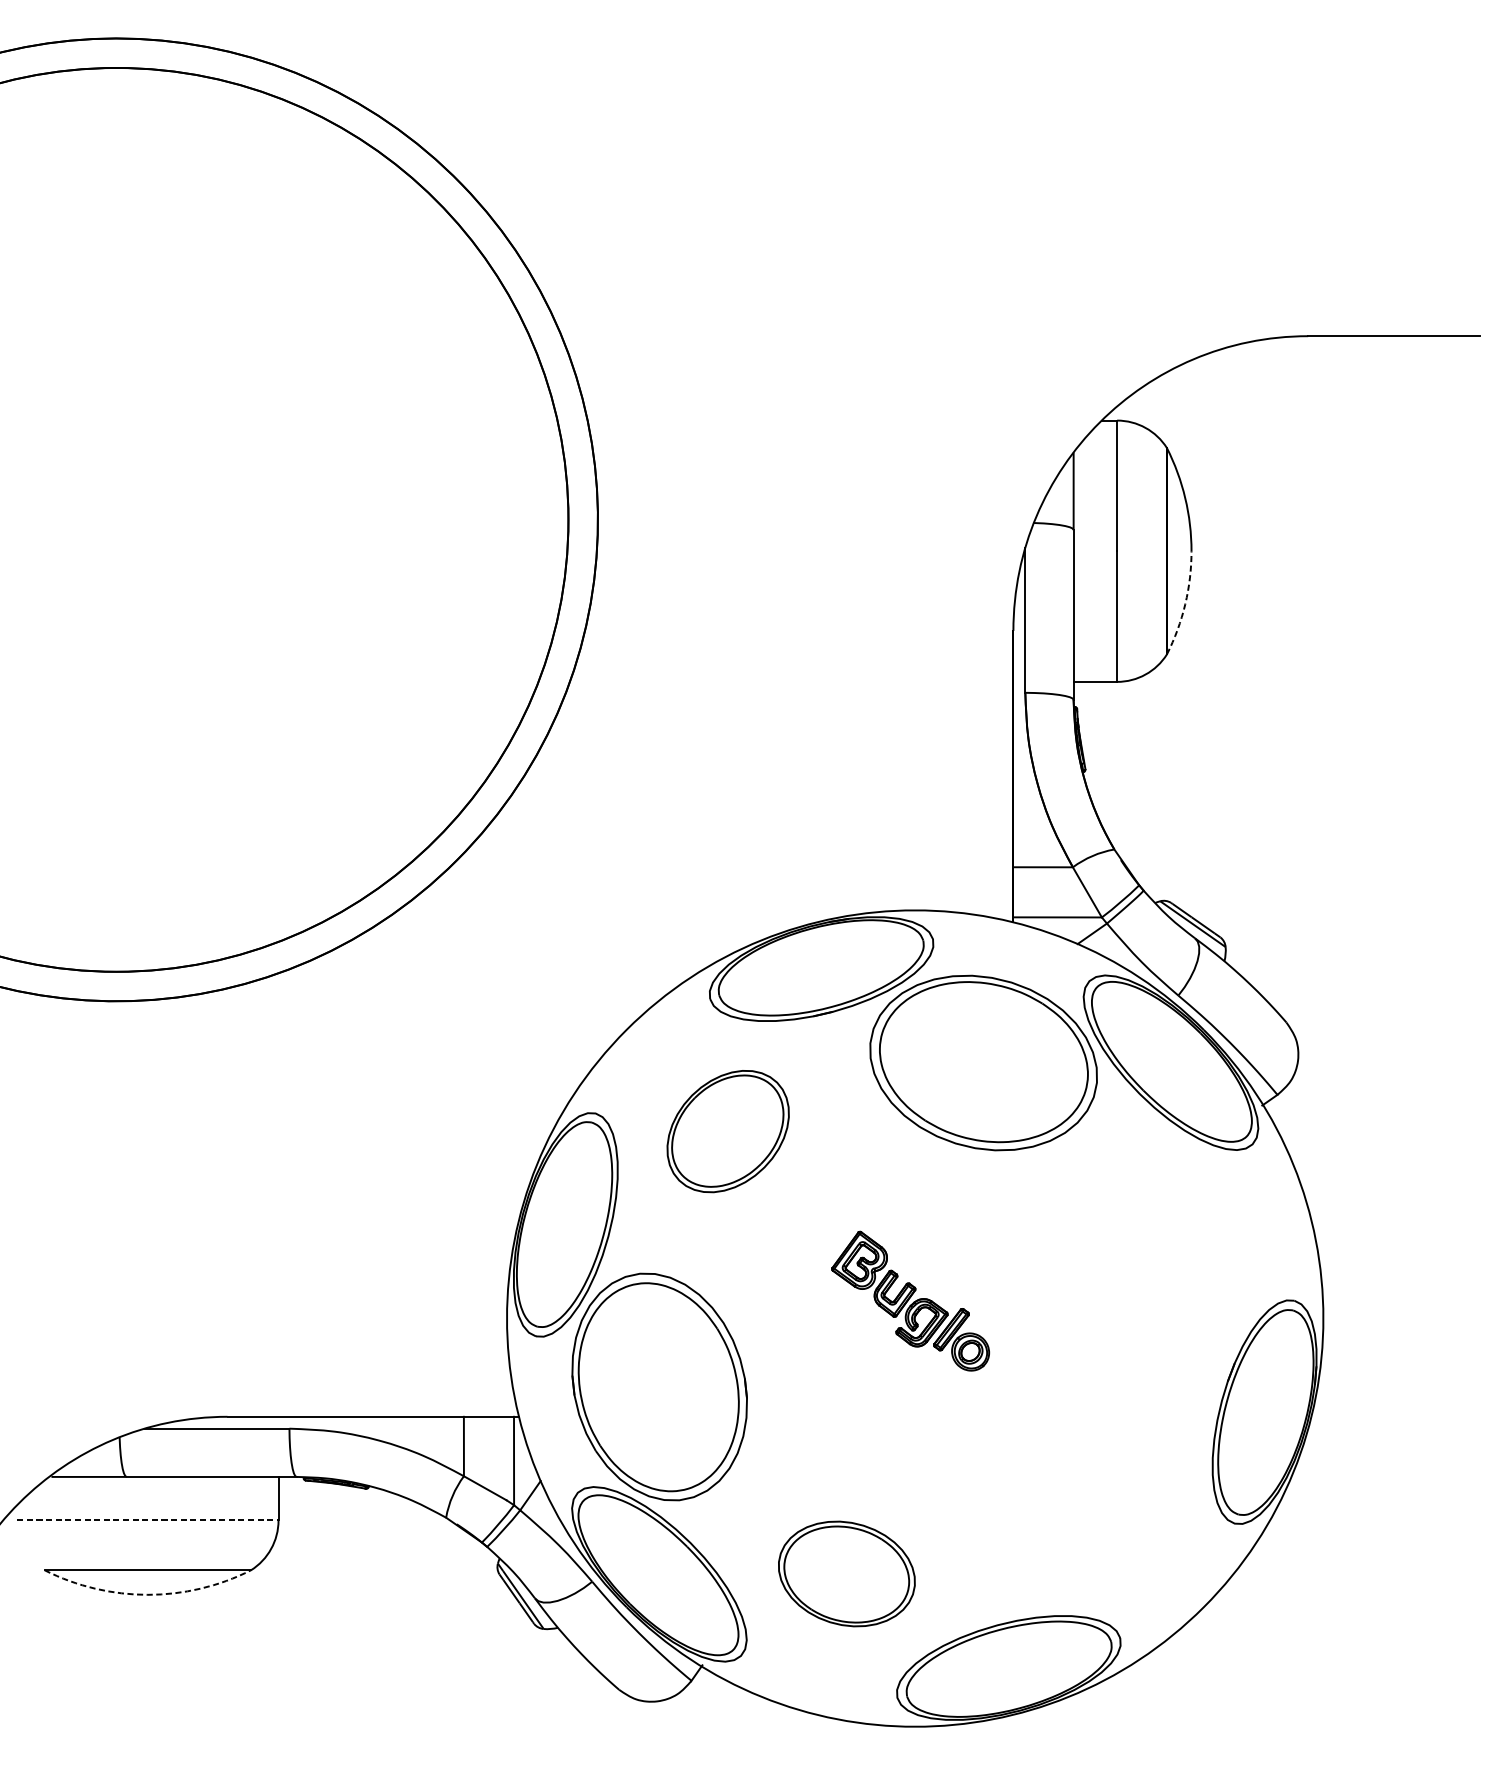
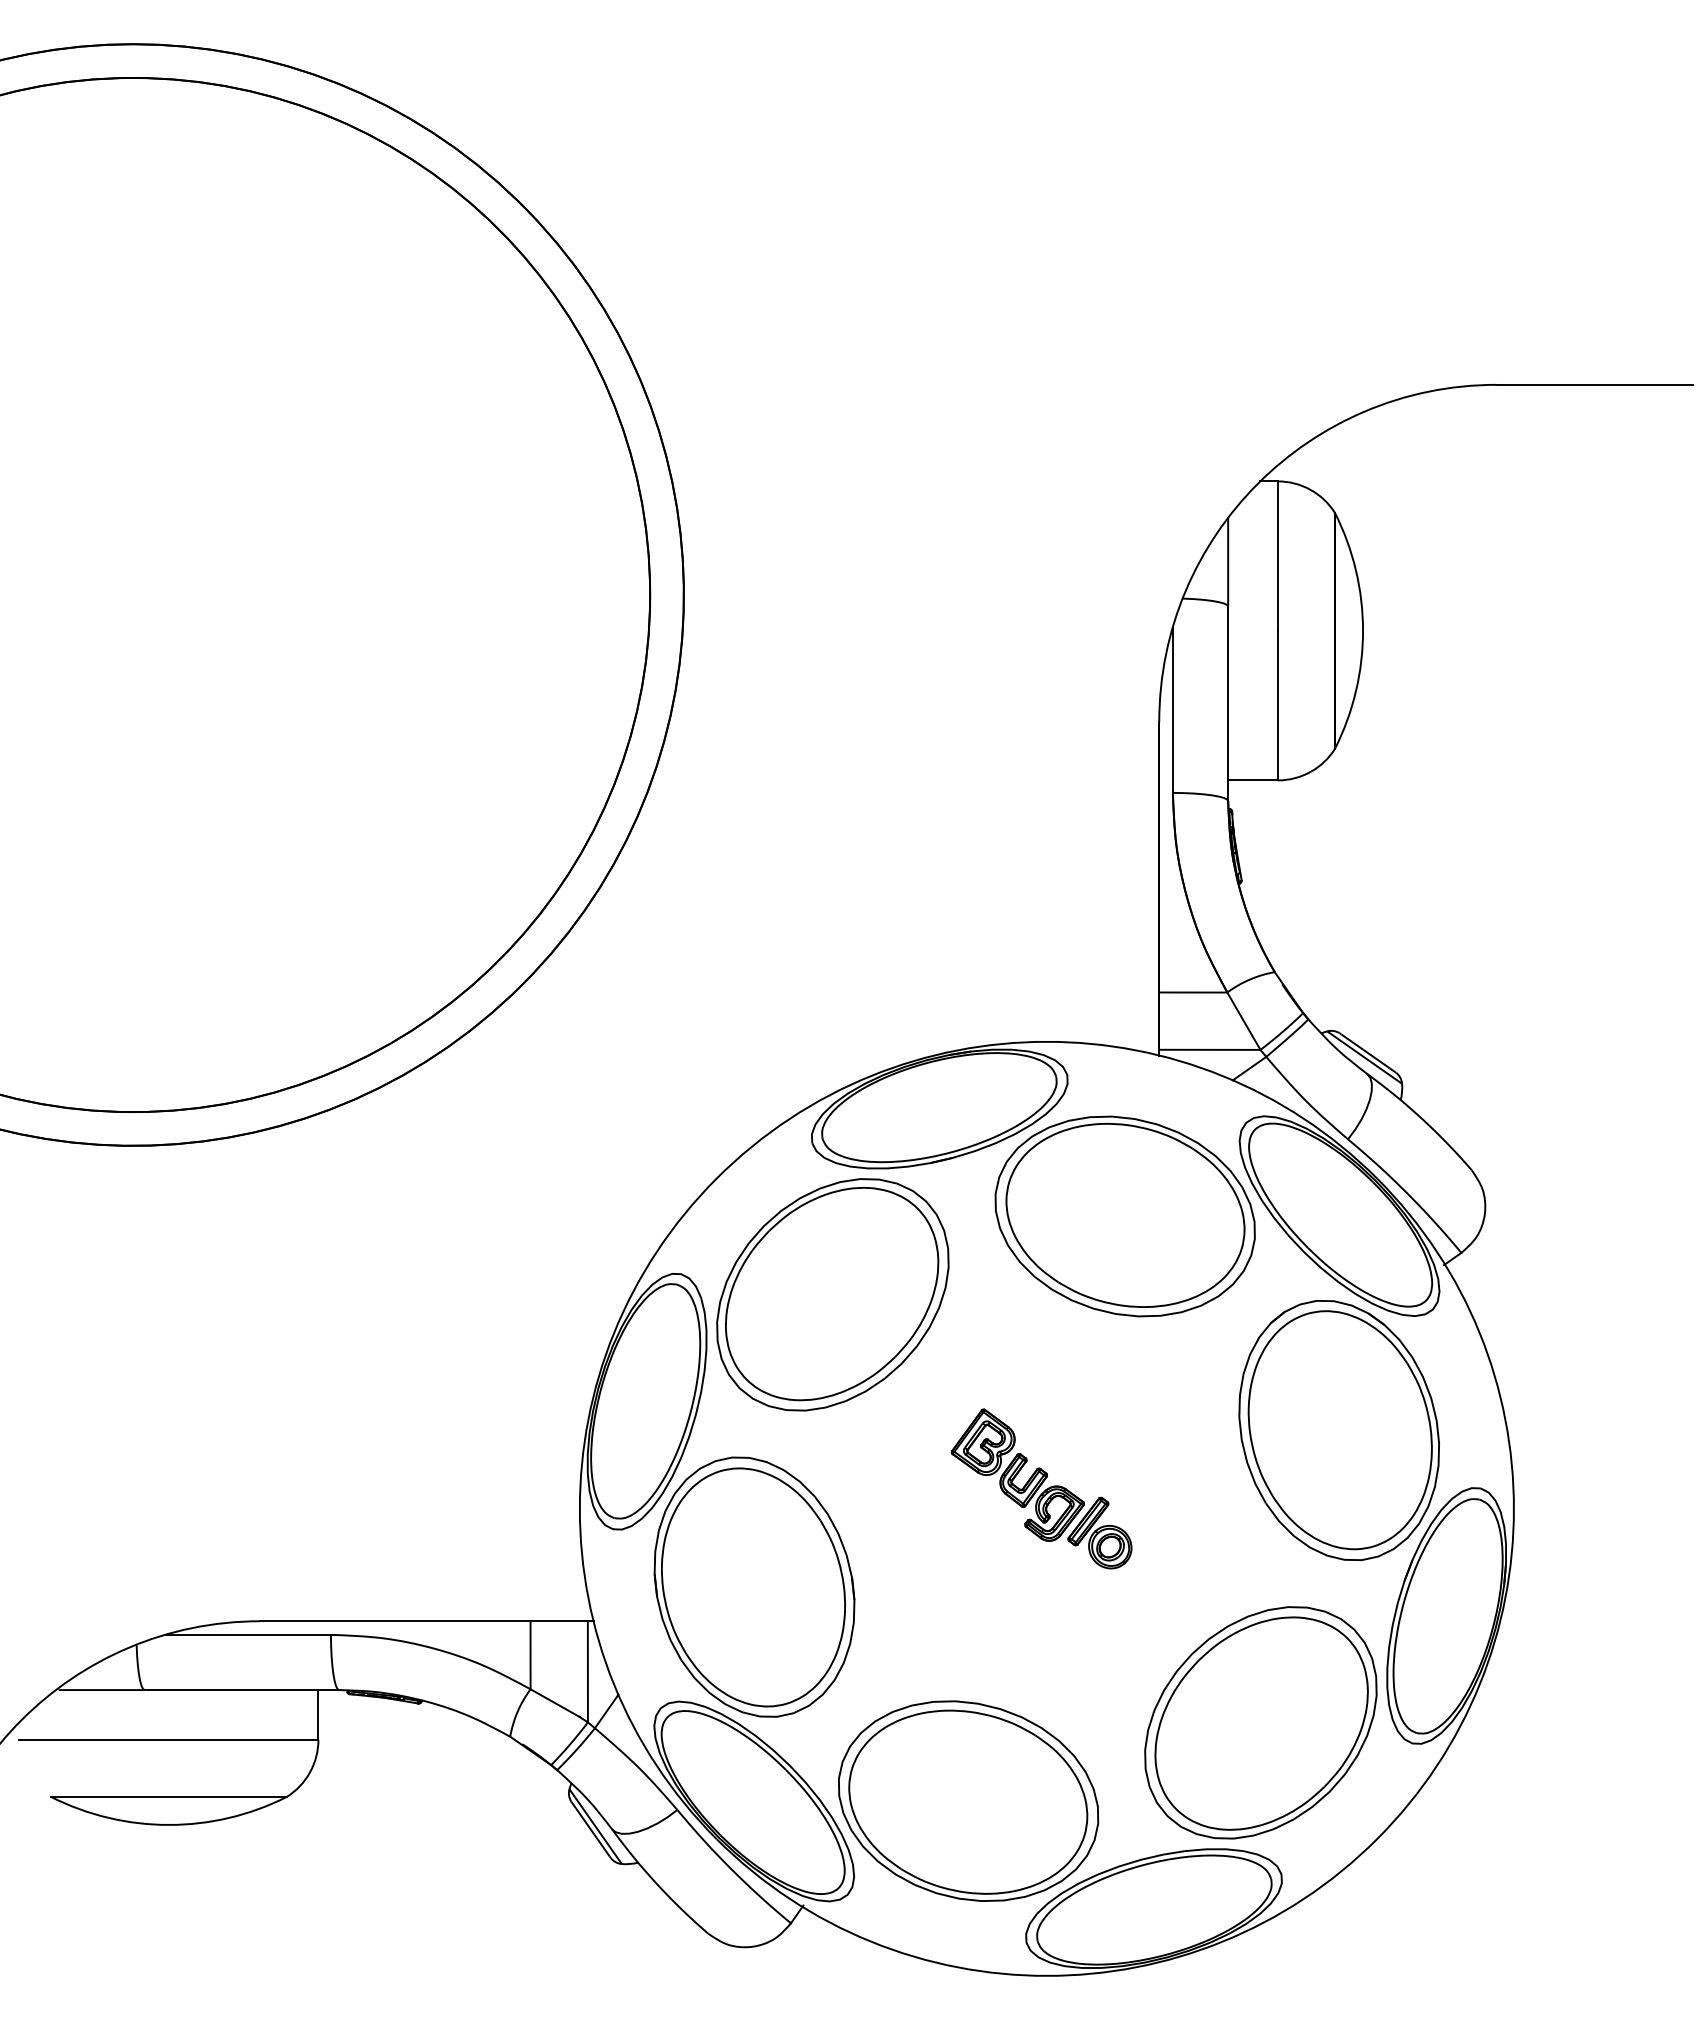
arc: (1184, 604) -> (1355, 691), dashed -> solid
part: (727, 1131) -> (832, 1294), size x1.67
part: (1170, 1250) -> (1338, 1430), added
part: (1101, 1505) -> (1260, 1722), added
line: (148, 1520) -> (169, 1739), dashed -> solid
part: (846, 1573) -> (968, 1800), size x1.67
arc: (147, 1594) -> (168, 1824), dashed -> solid

